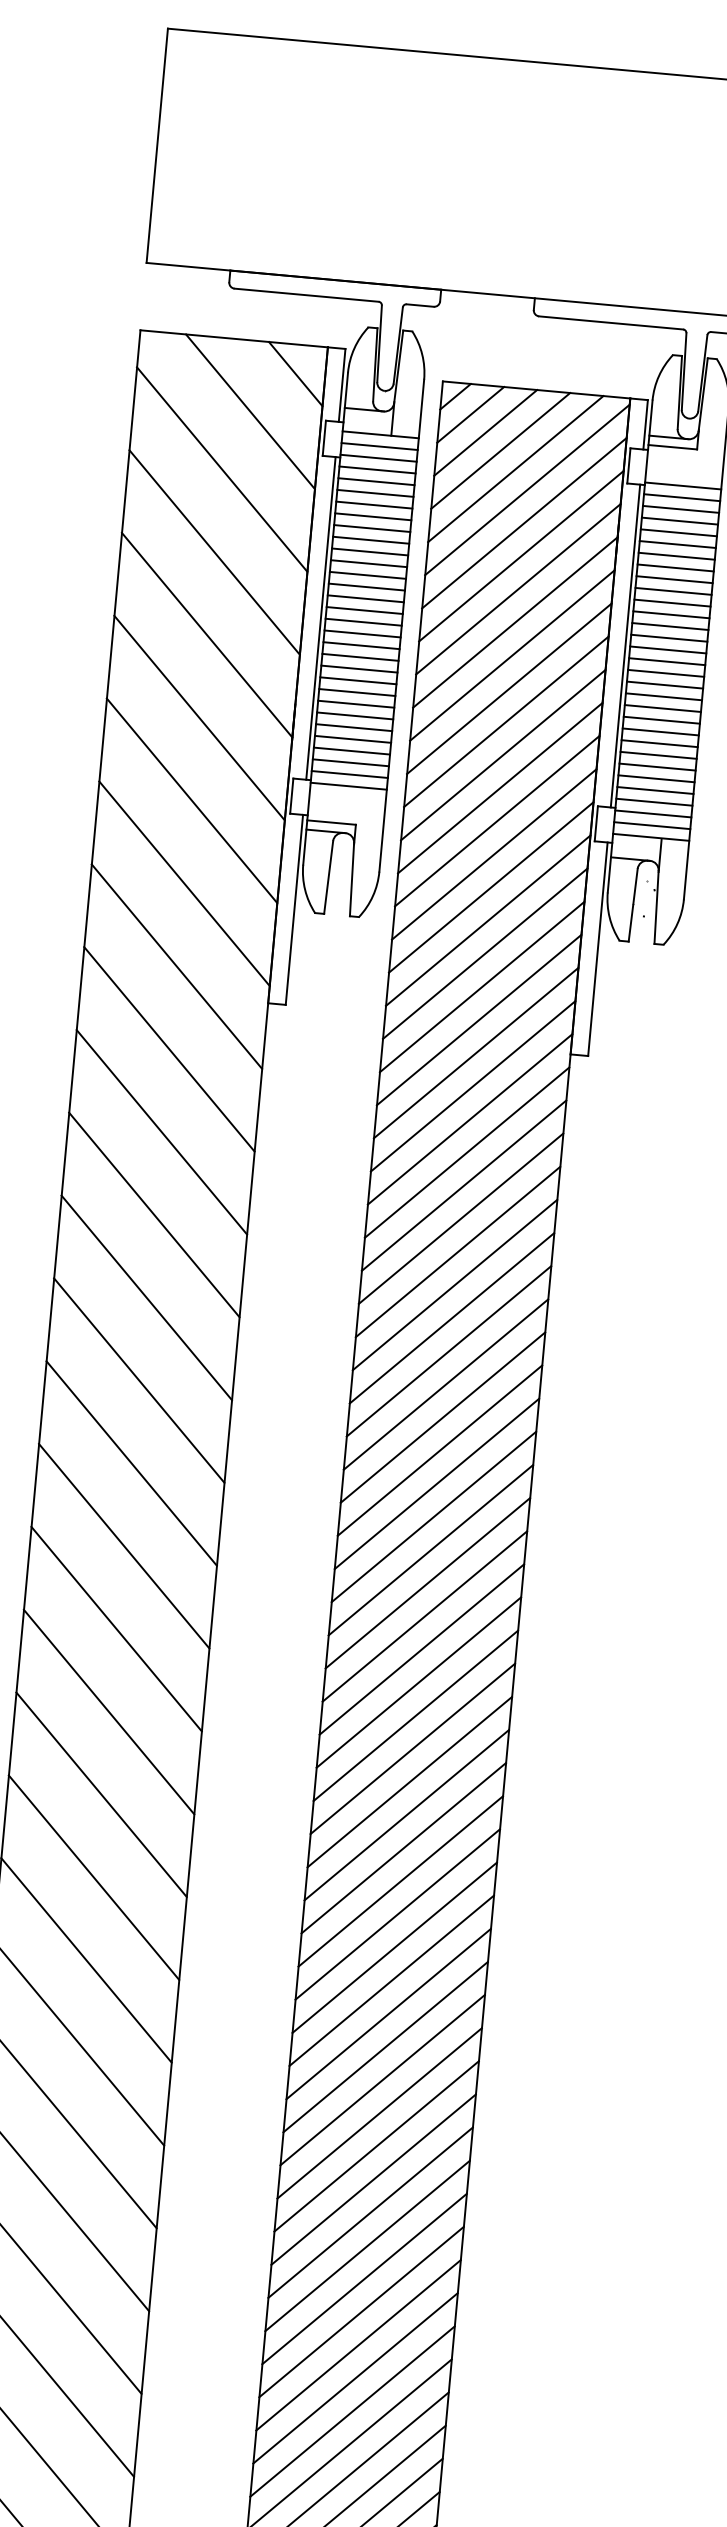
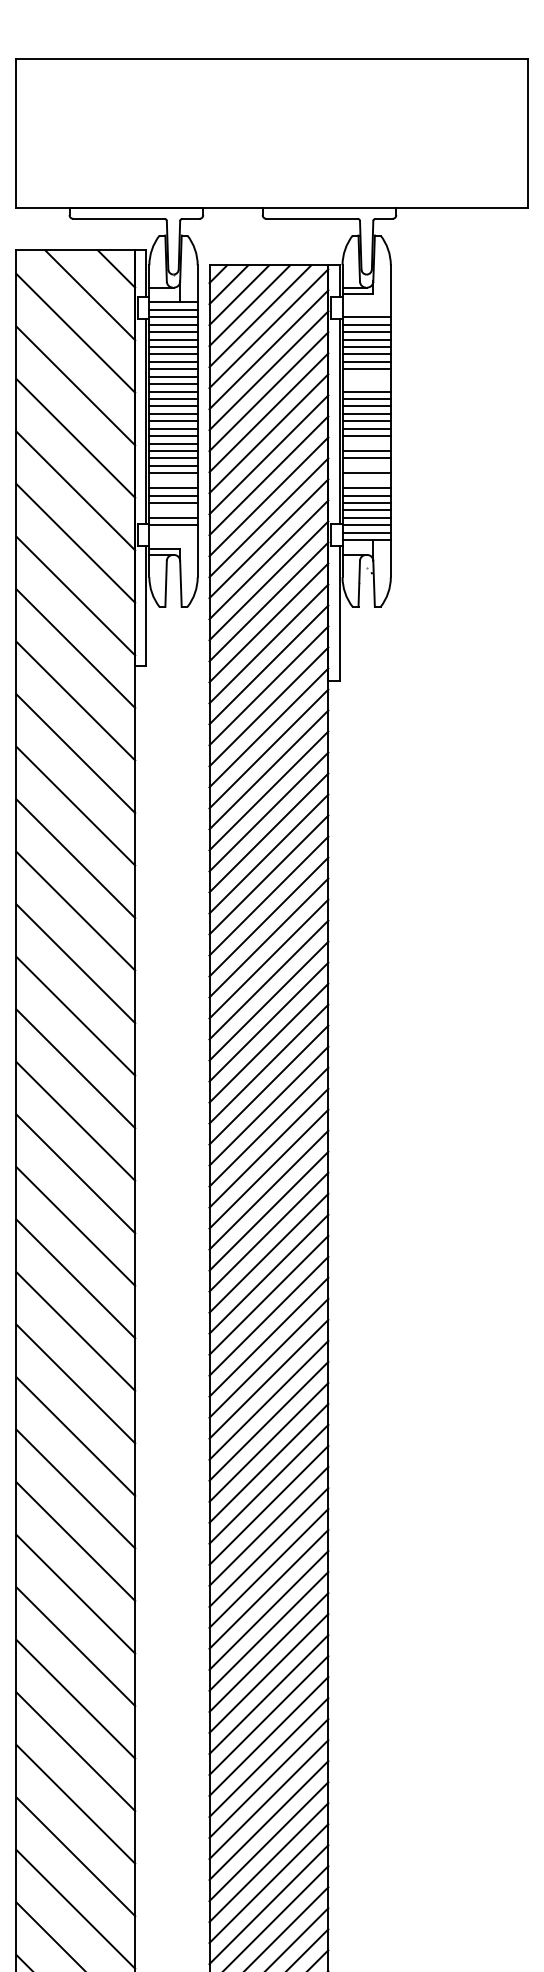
line: (674, 579) -> (366, 376), removed
line: (673, 591) -> (366, 384), removed
line: (664, 684) -> (366, 443), removed
line: (355, 715) -> (173, 480), removed
line: (661, 719) -> (366, 465), removed
line: (659, 743) -> (366, 480), removed
line: (350, 762) -> (173, 510), removed

